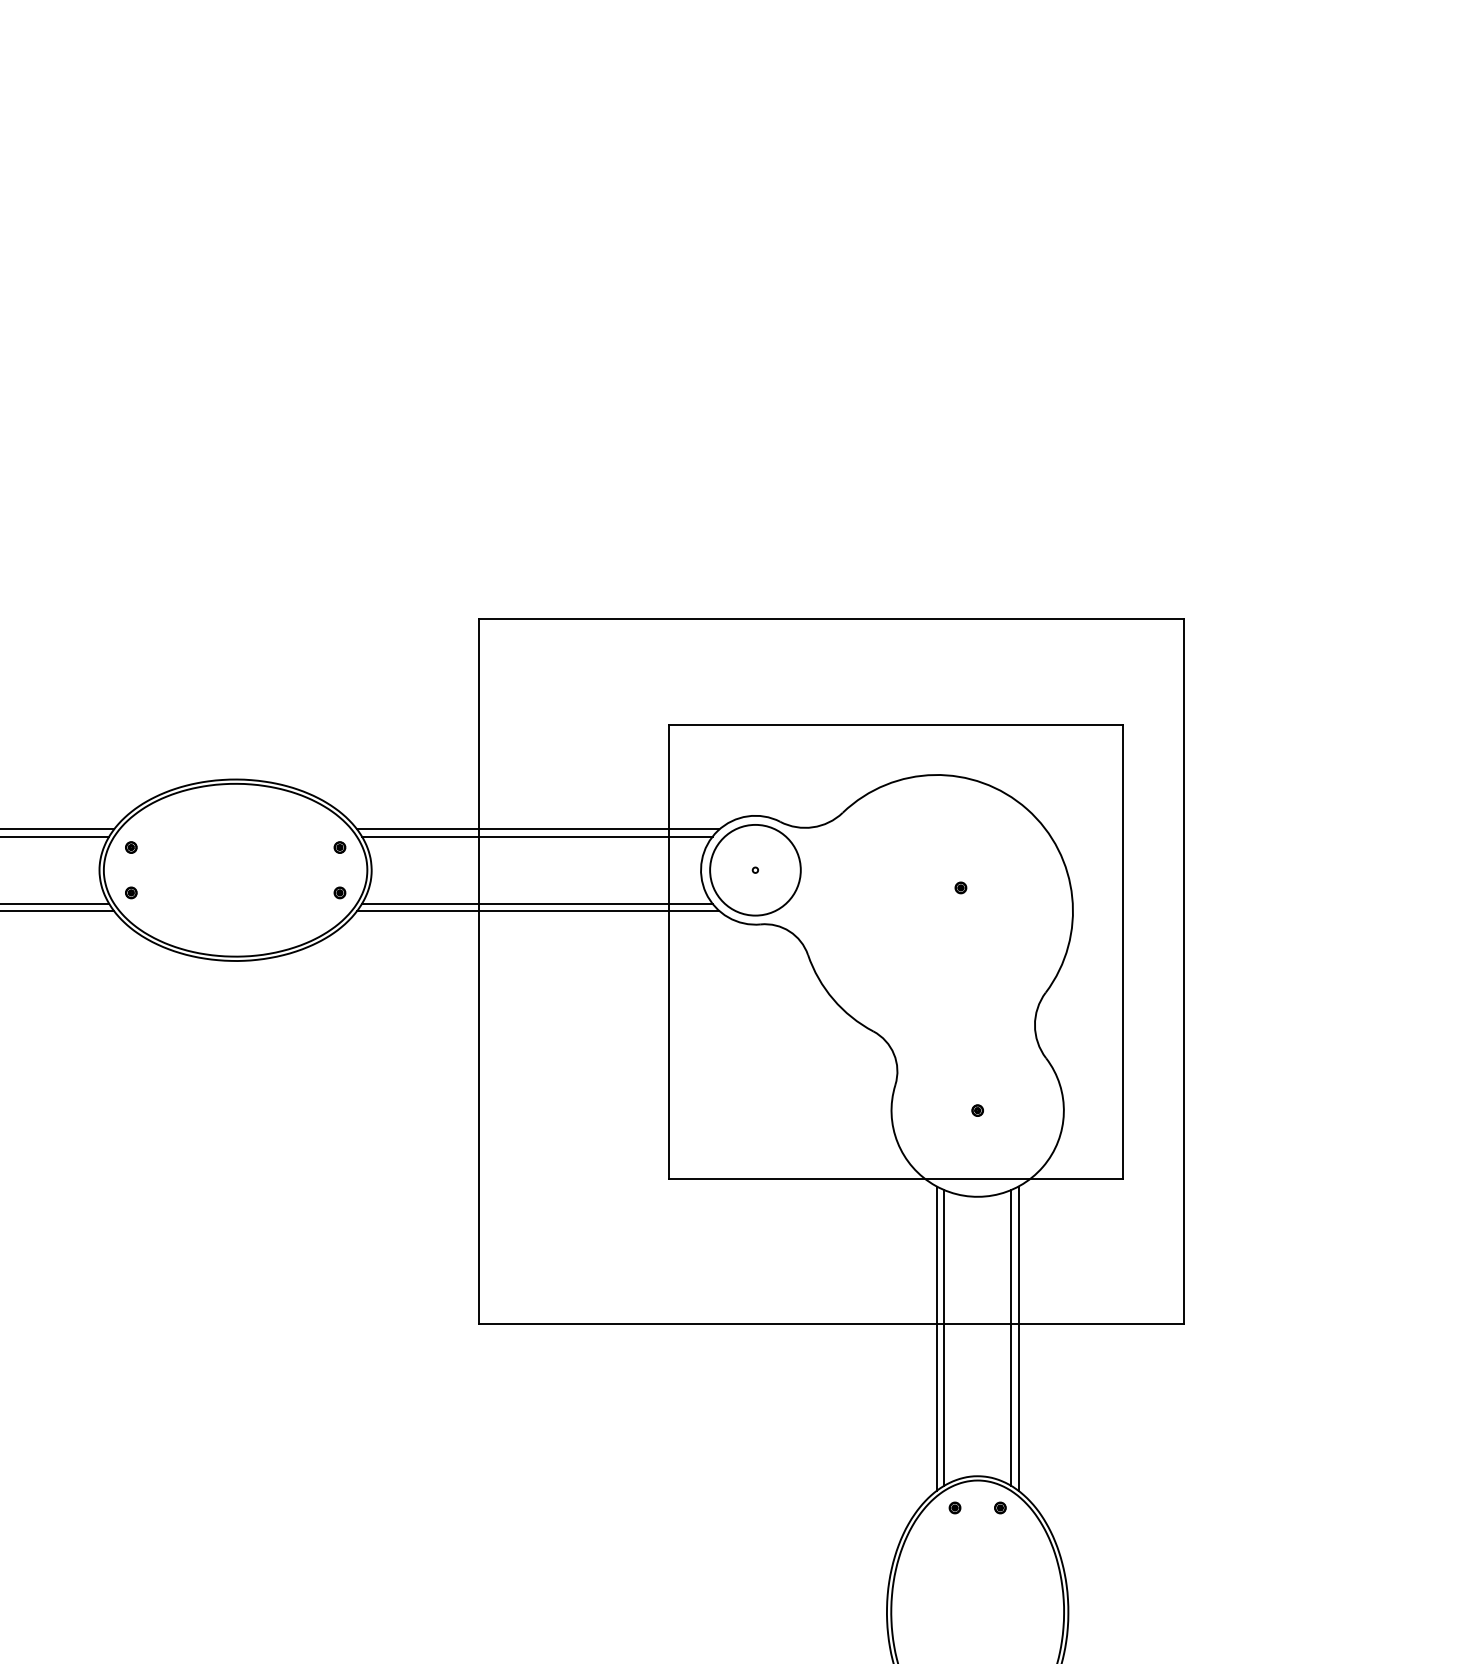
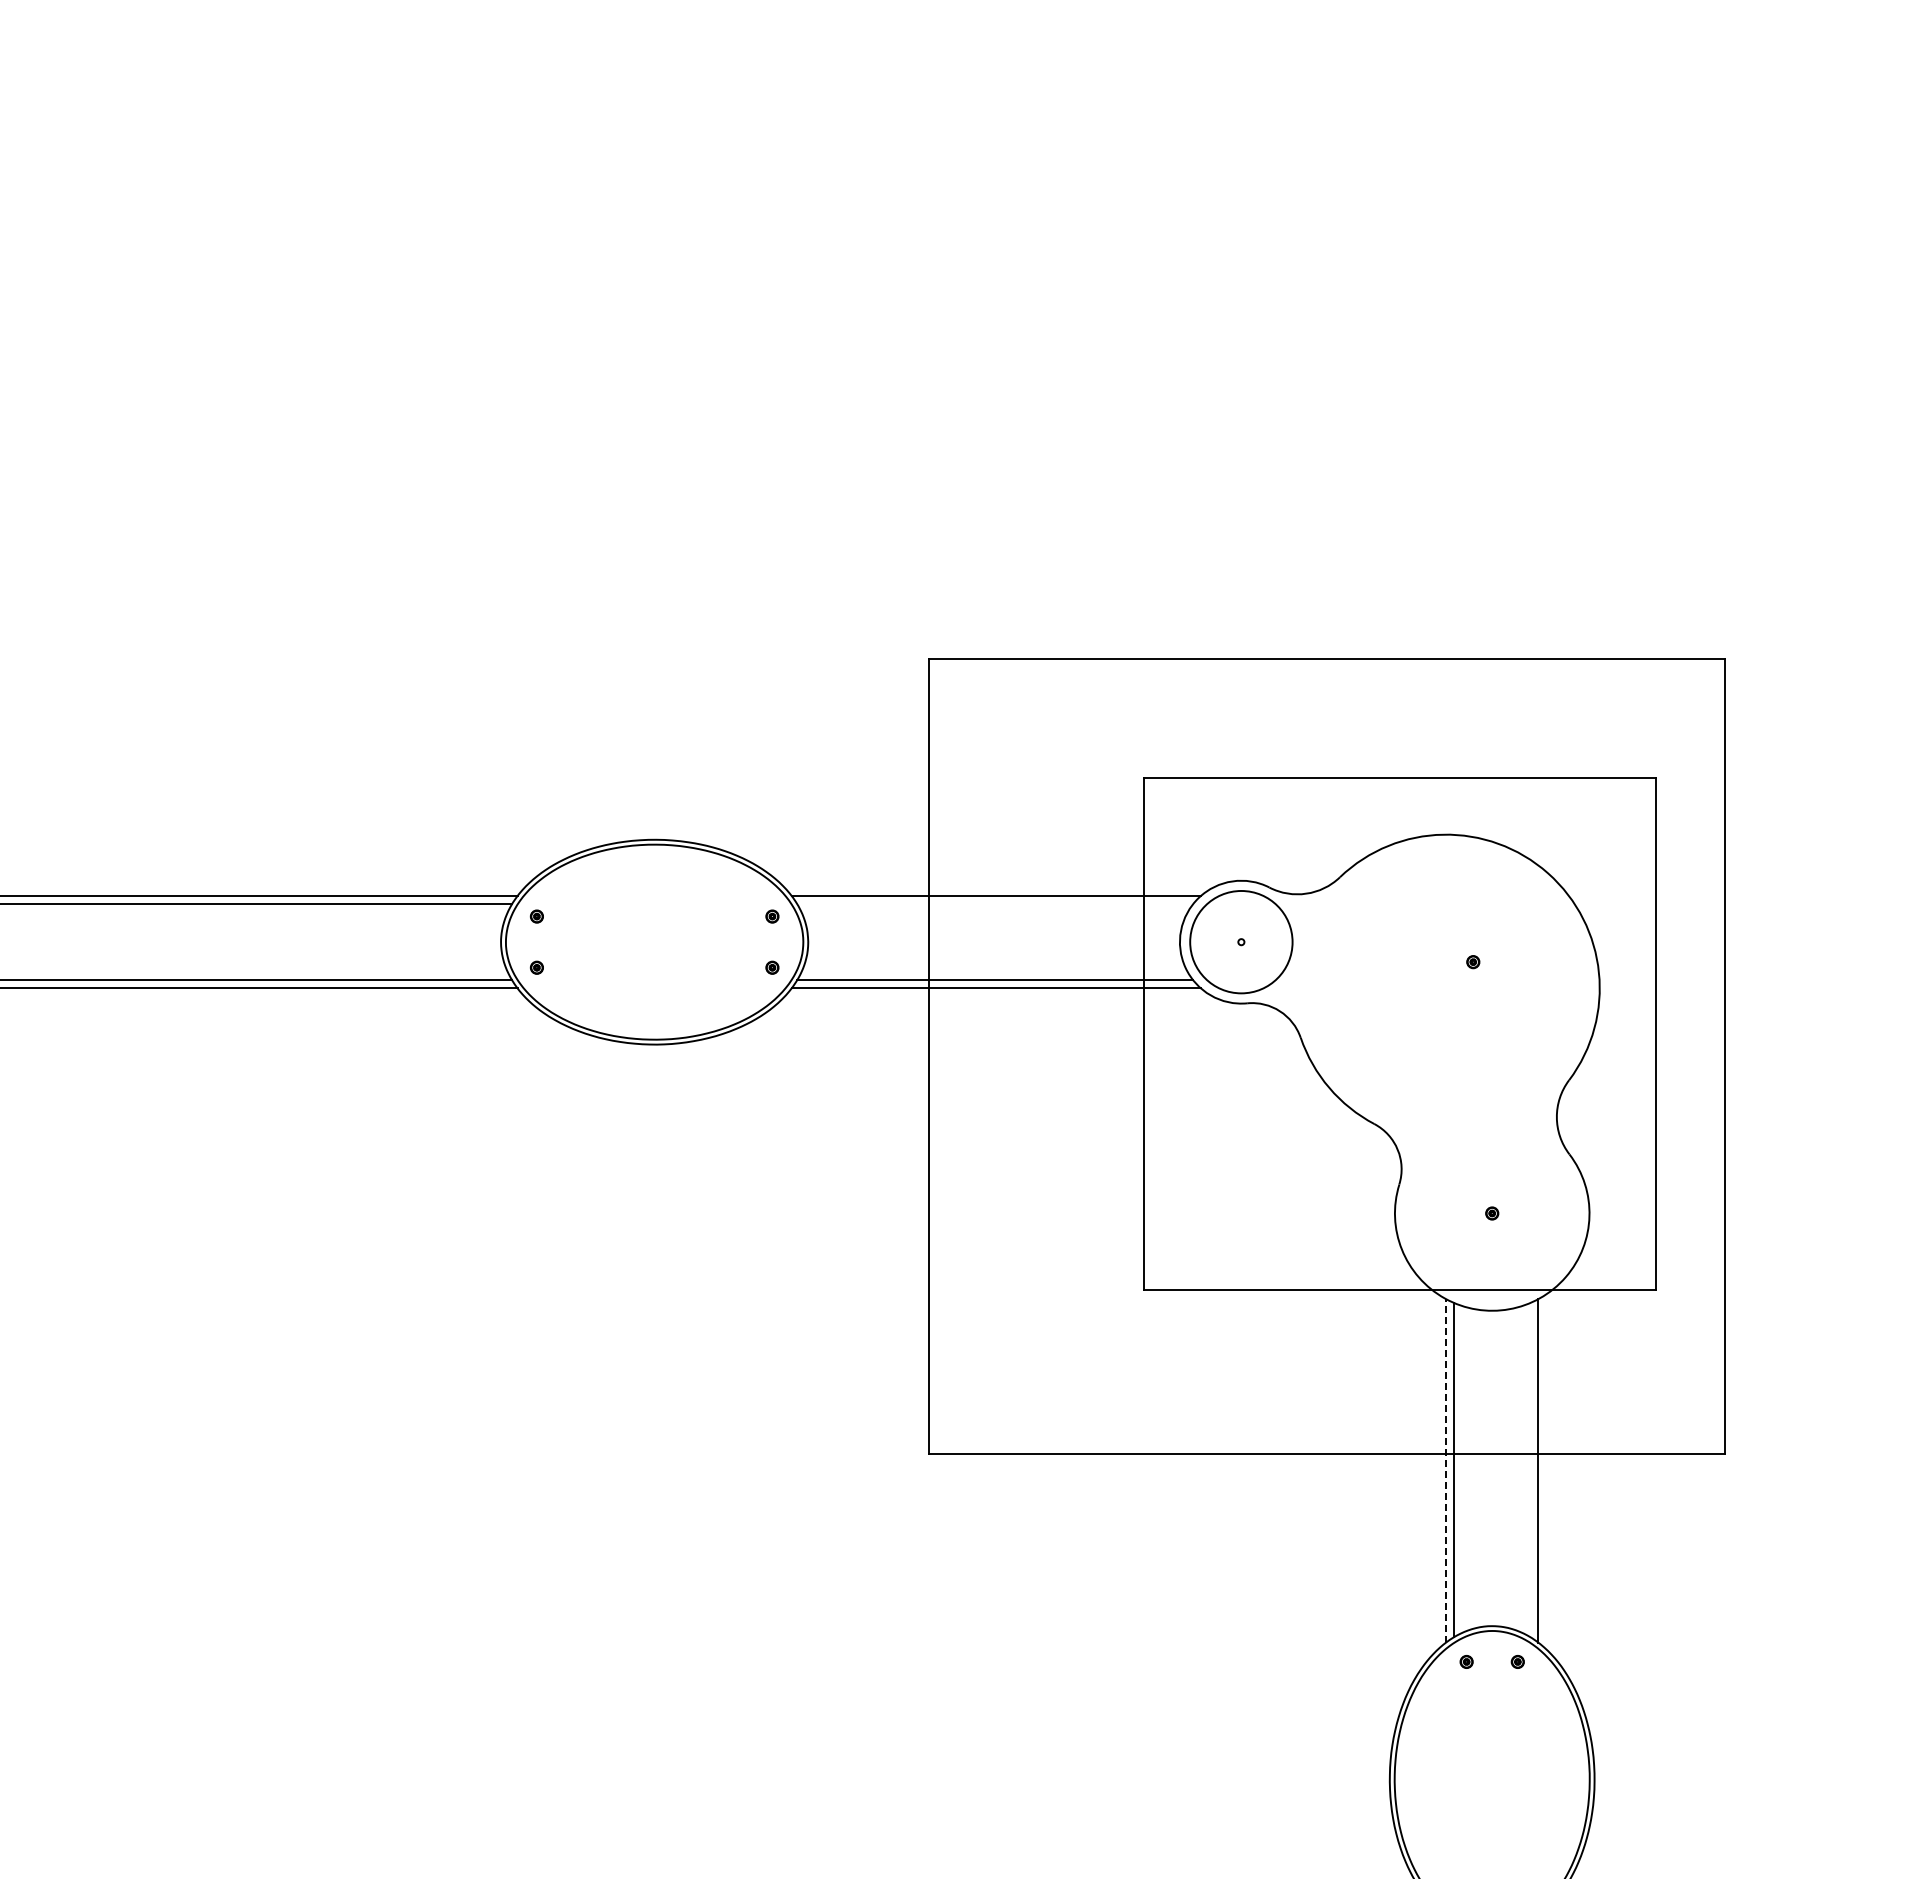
line: (536, 836) -> (994, 904), removed
line: (937, 1338) -> (1446, 1470), solid -> dashed
line: (1011, 1338) -> (1530, 1470), removed

